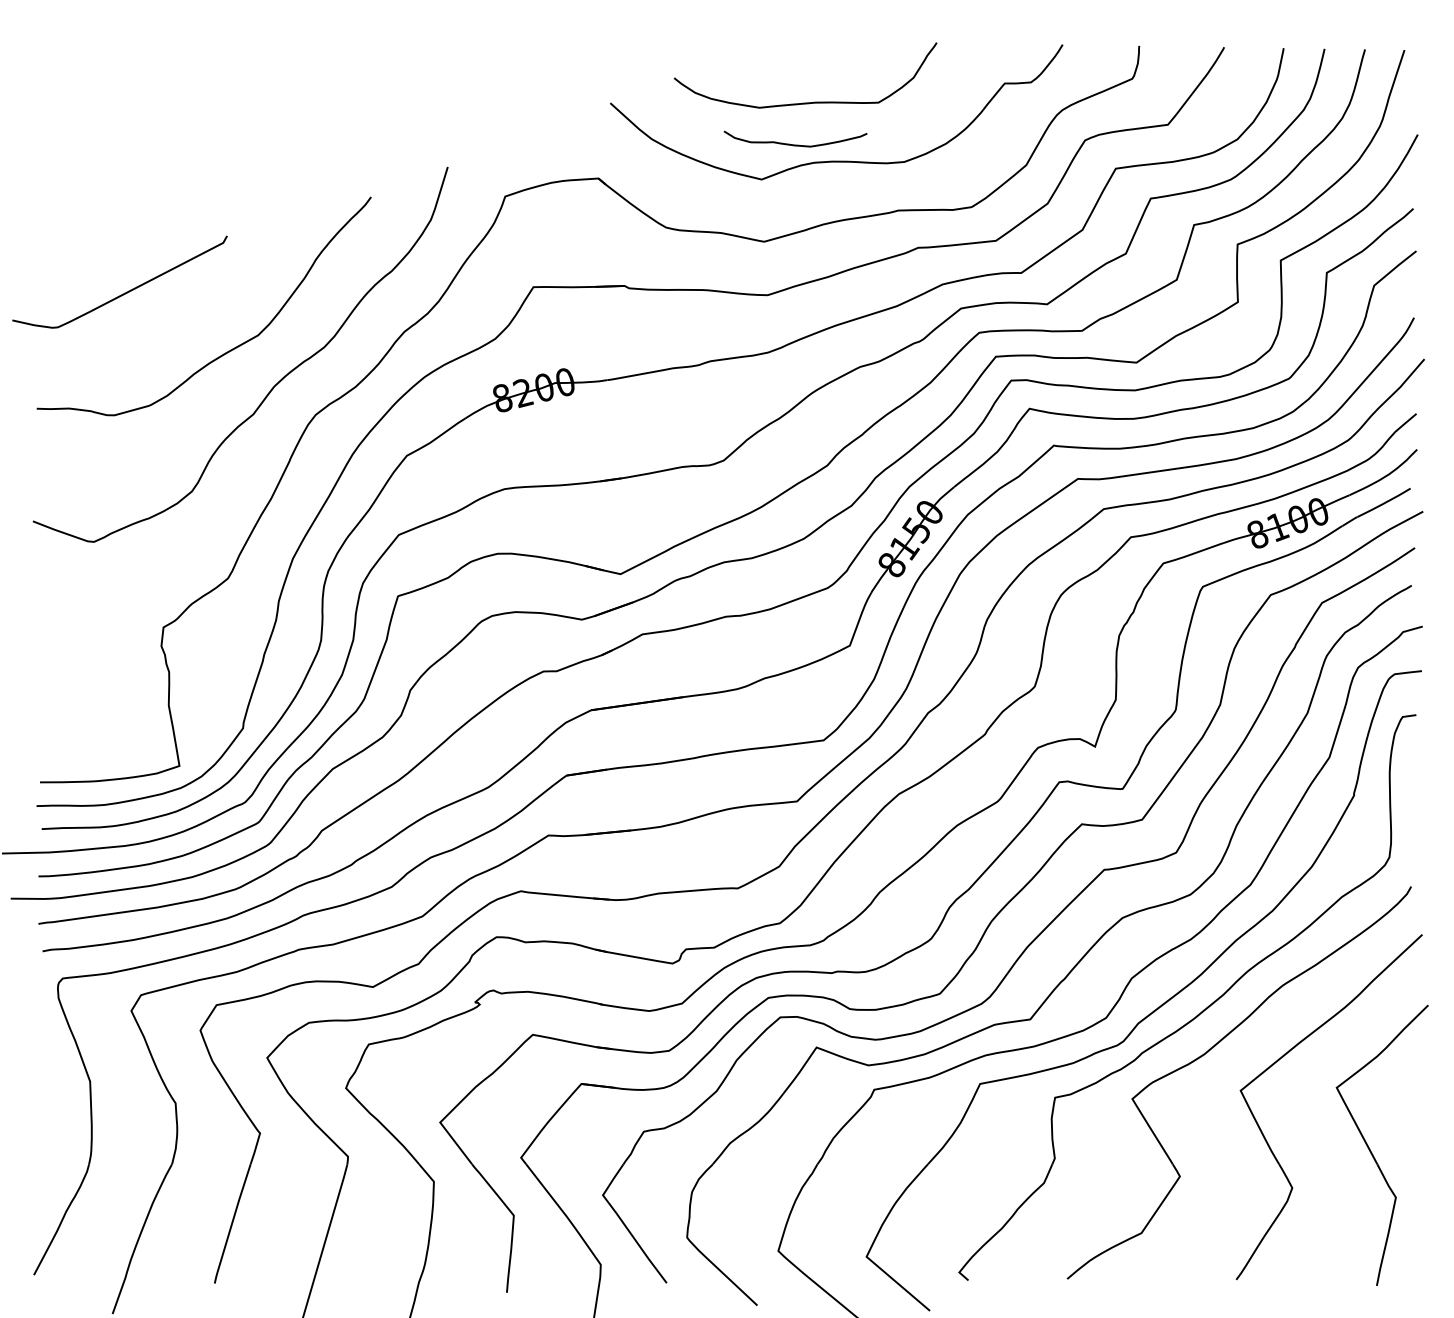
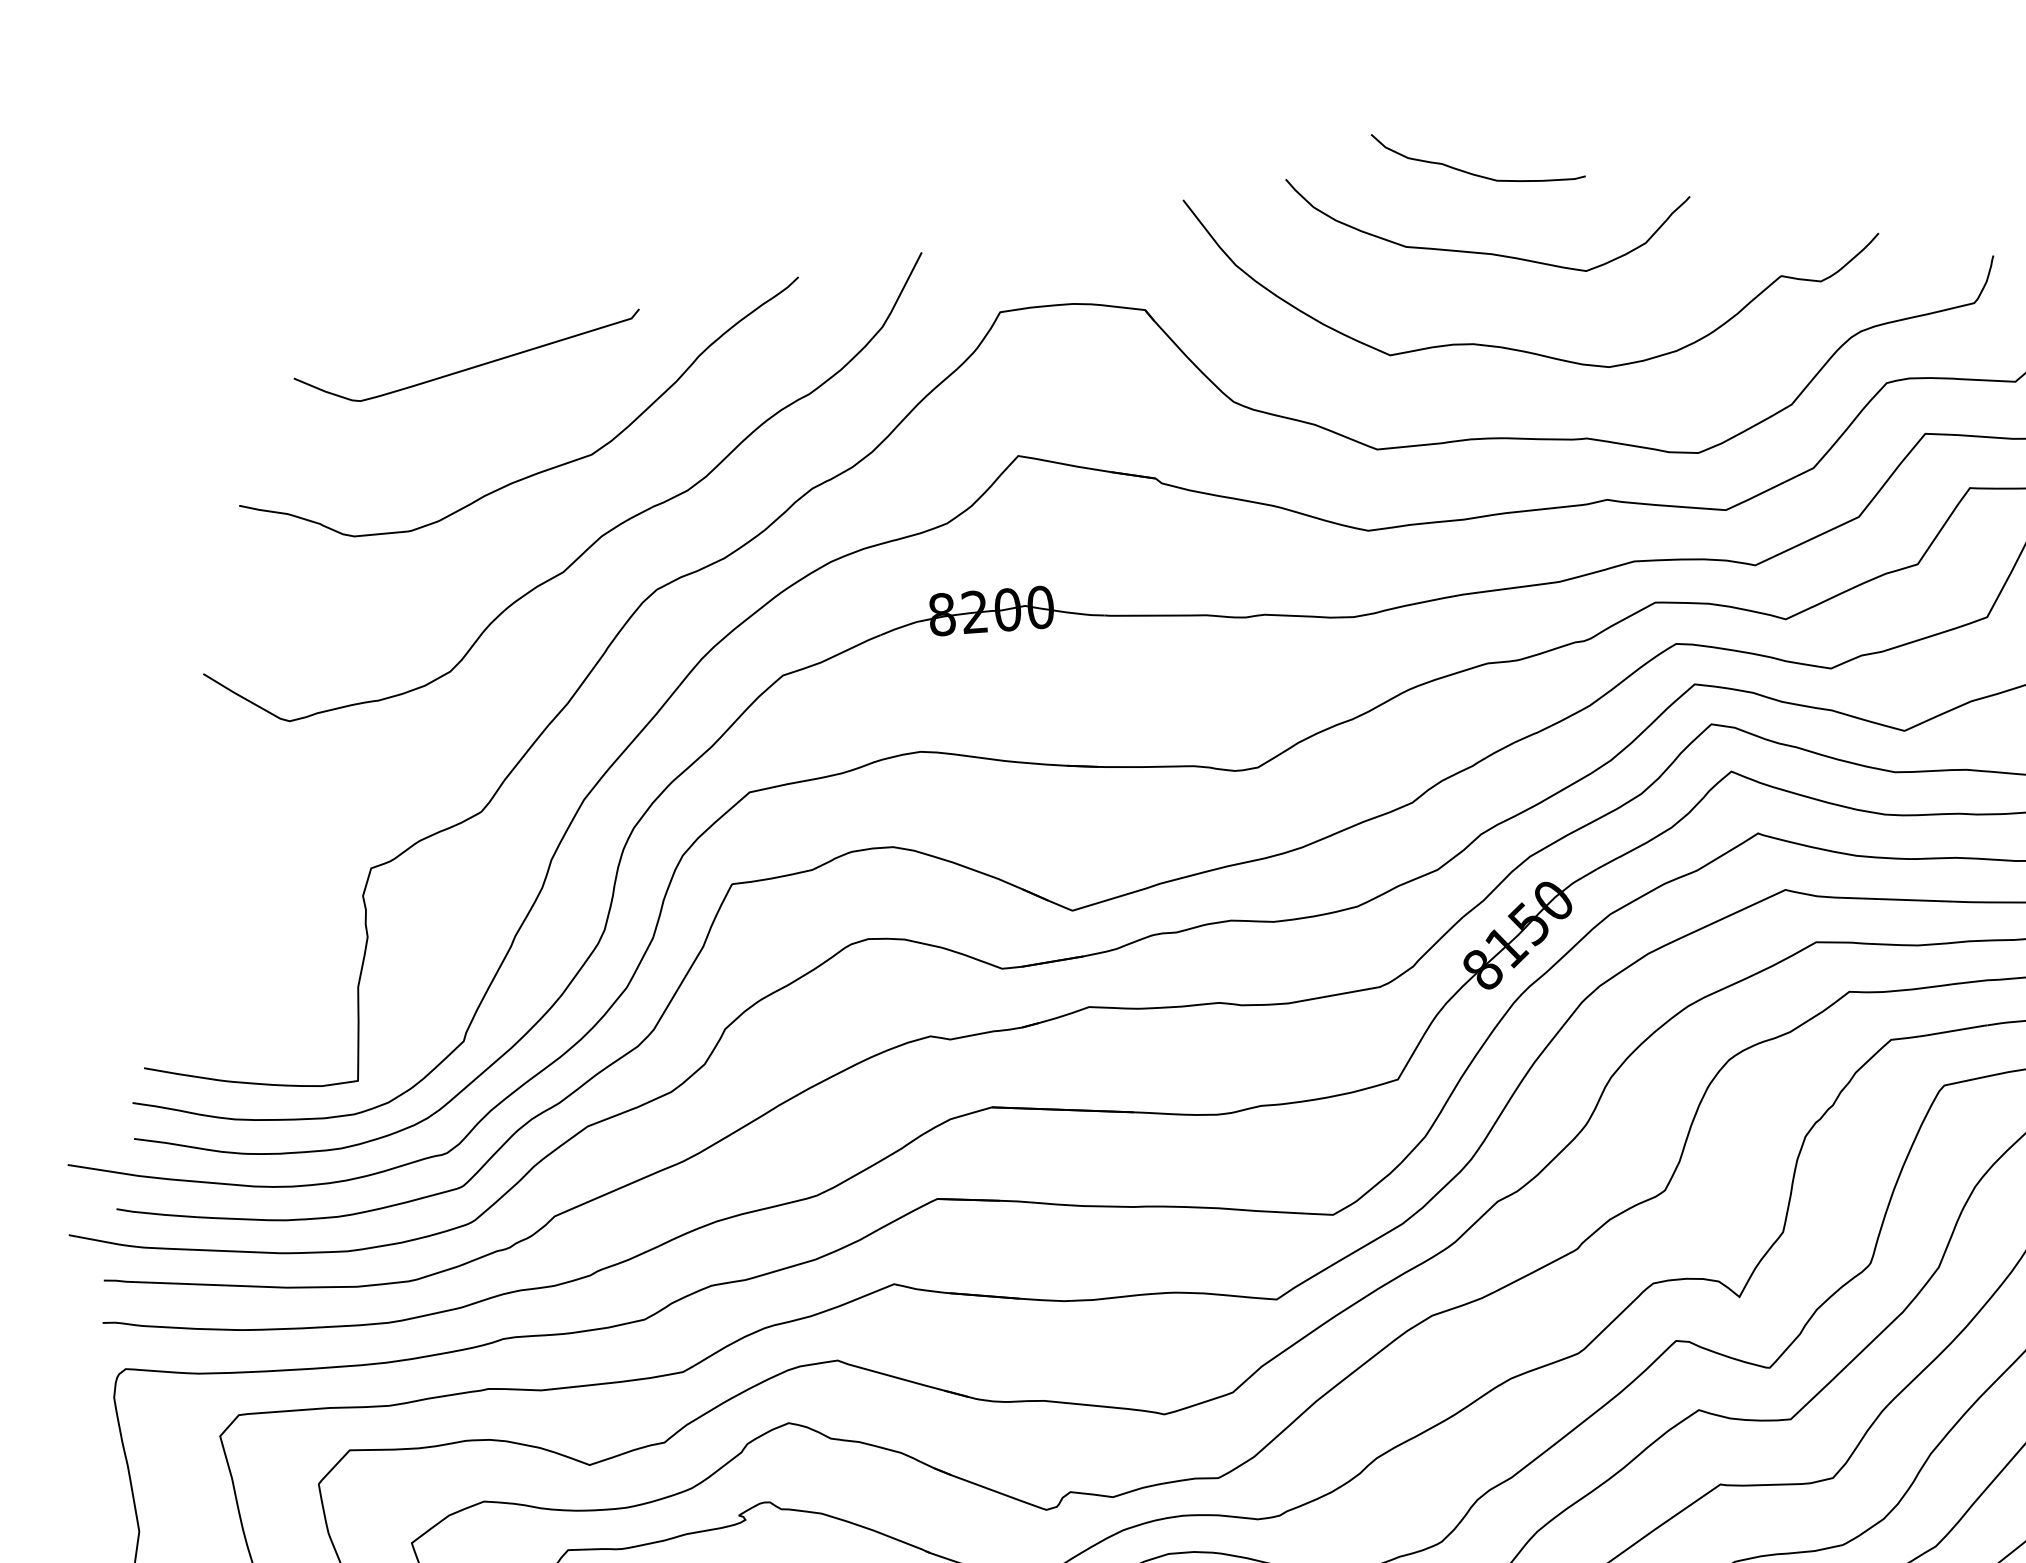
curve: (795, 144) -> (1474, 173), moved
curve: (124, 292) -> (469, 366), moved

